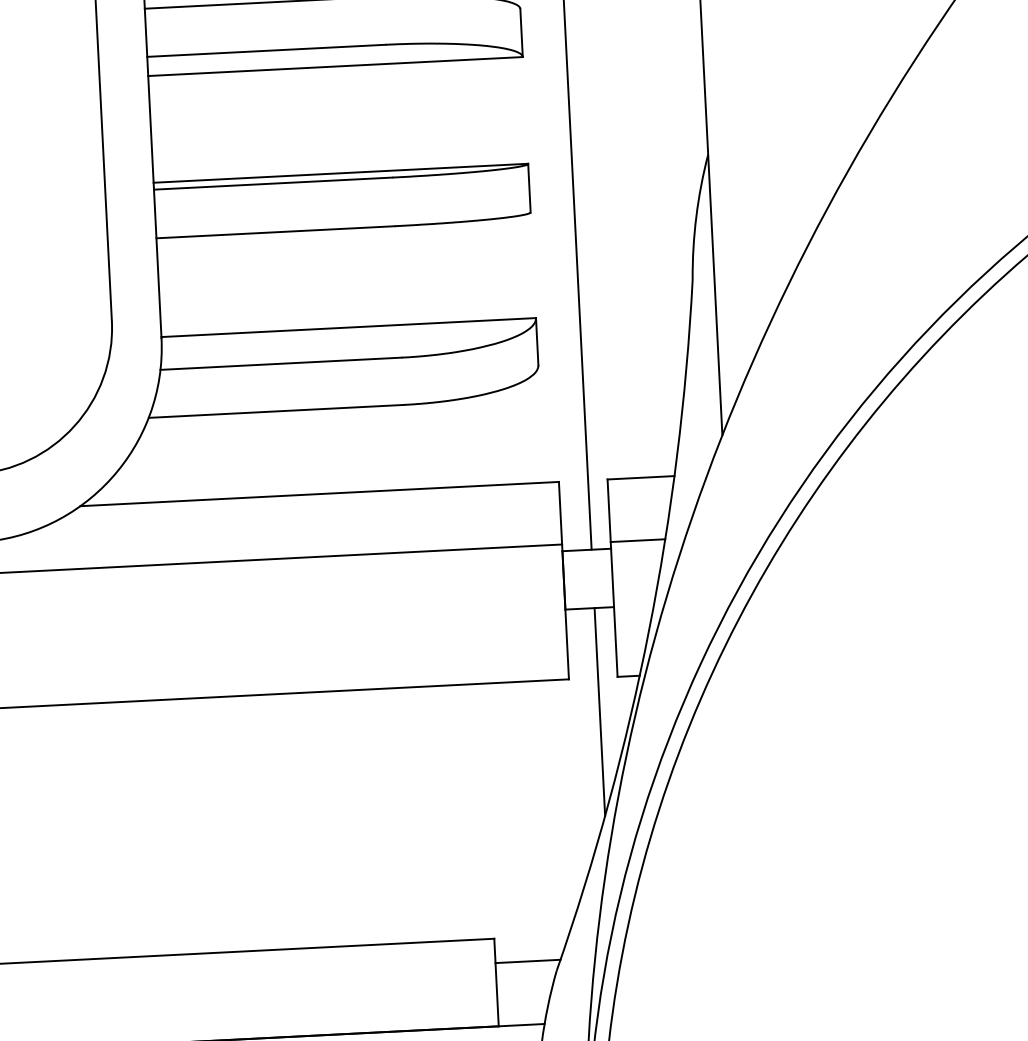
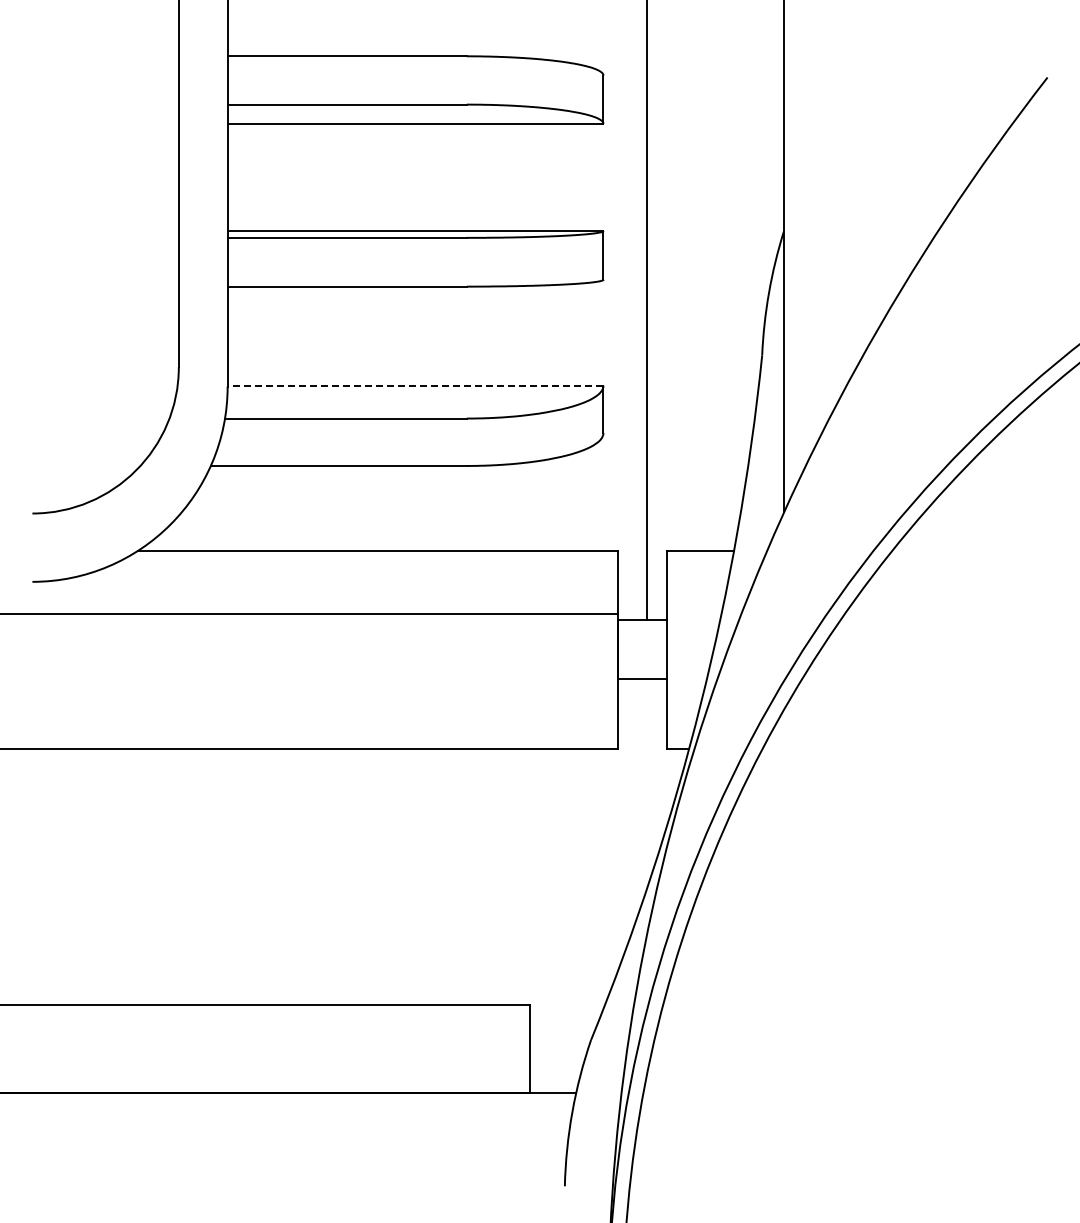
line: (348, 327) -> (415, 385), solid -> dashed
line: (637, 540) -> (693, 613), removed
line: (599, 711) -> (647, 782), removed
line: (527, 961) -> (562, 1029), removed

